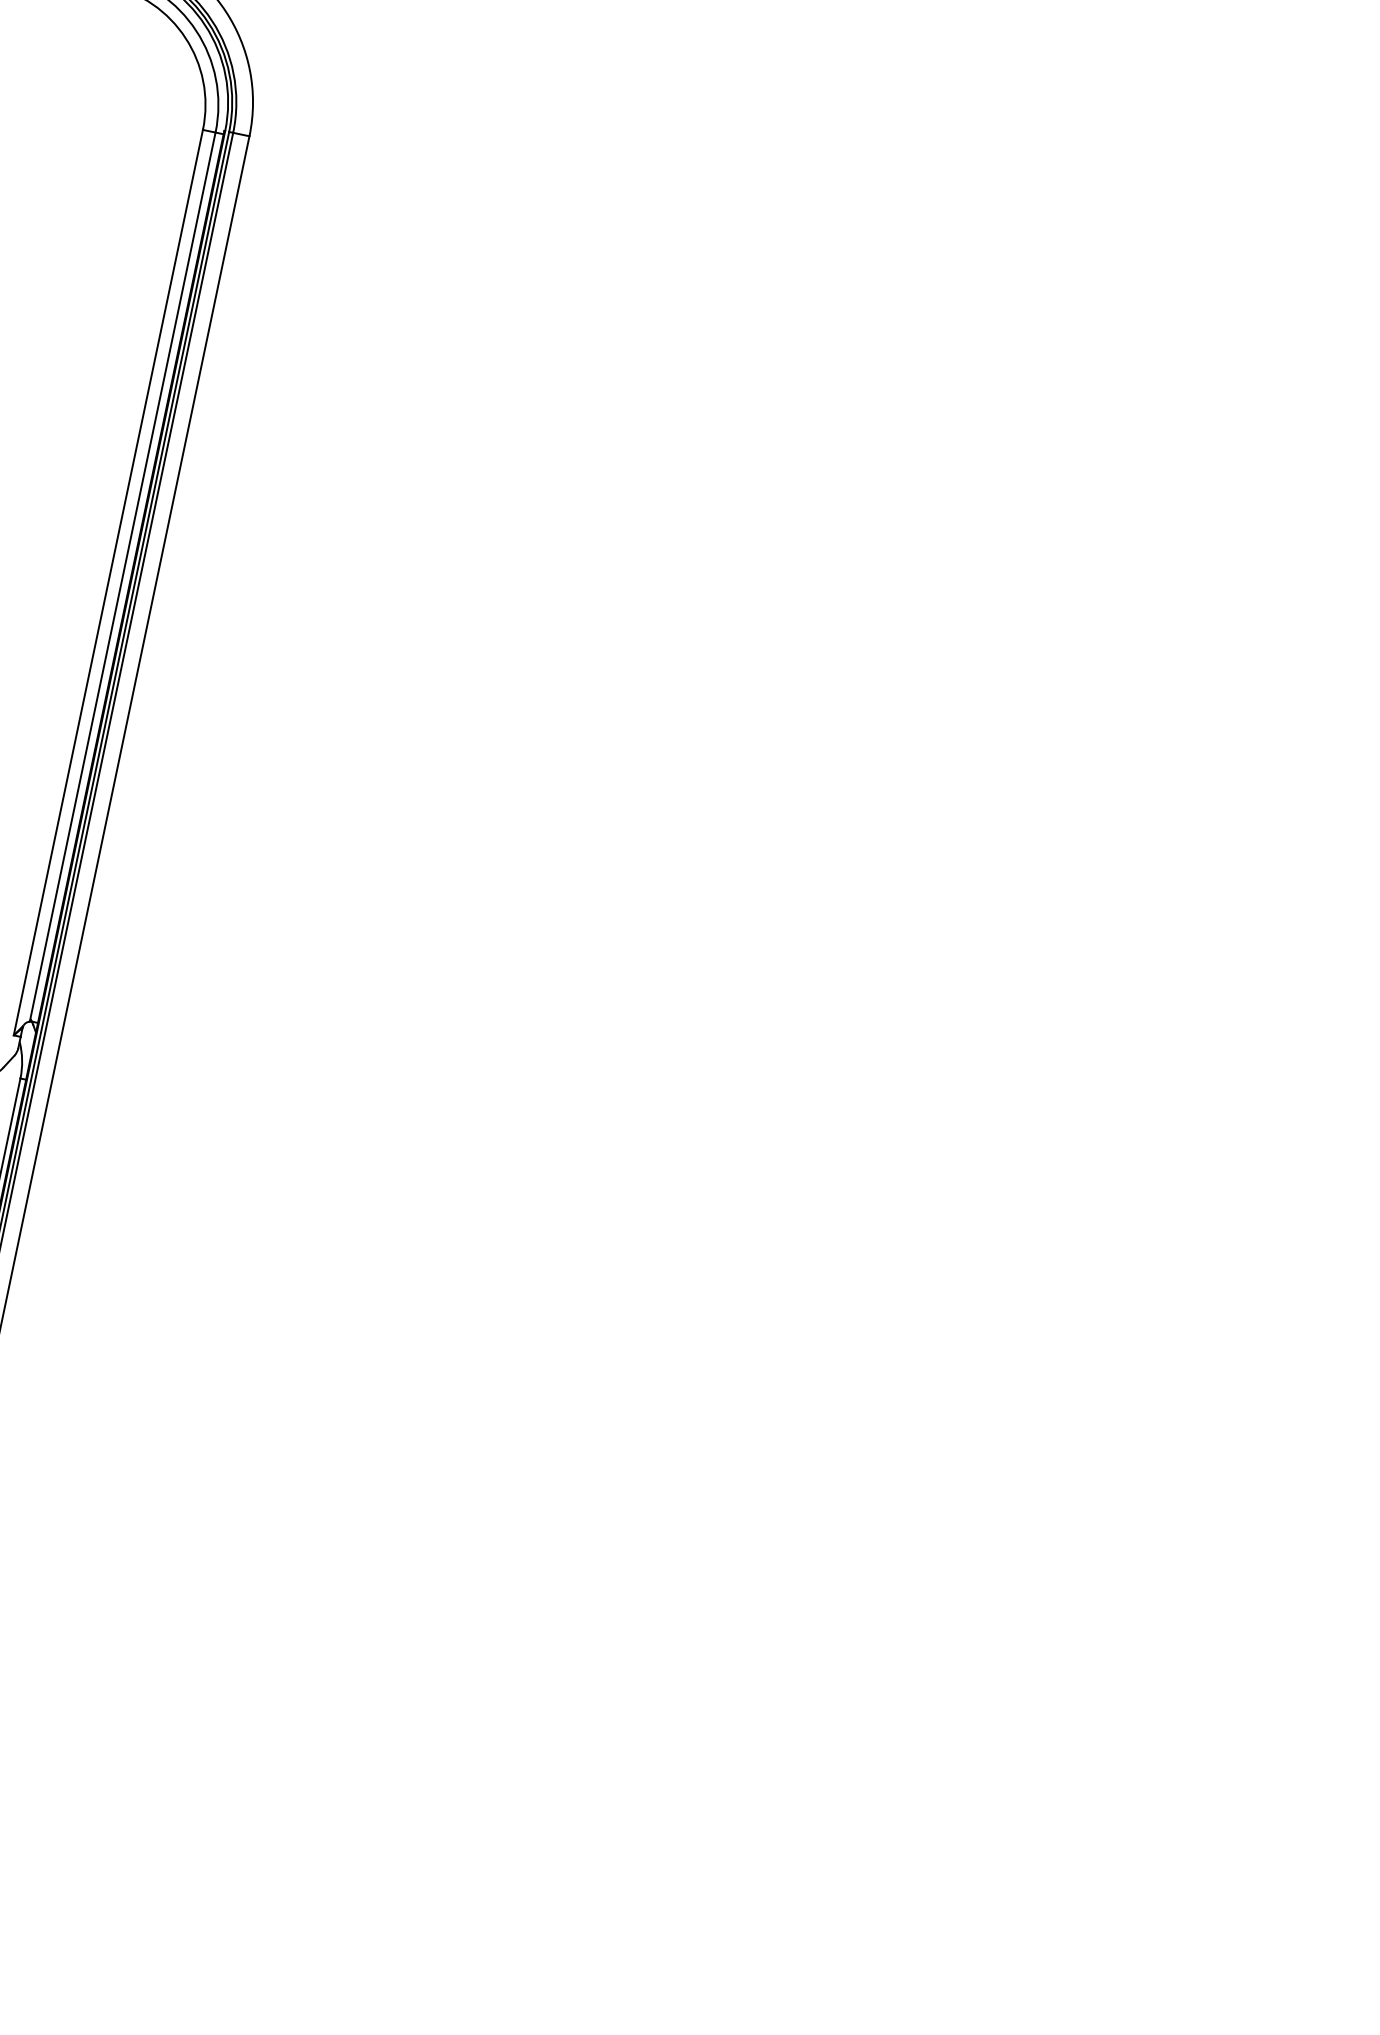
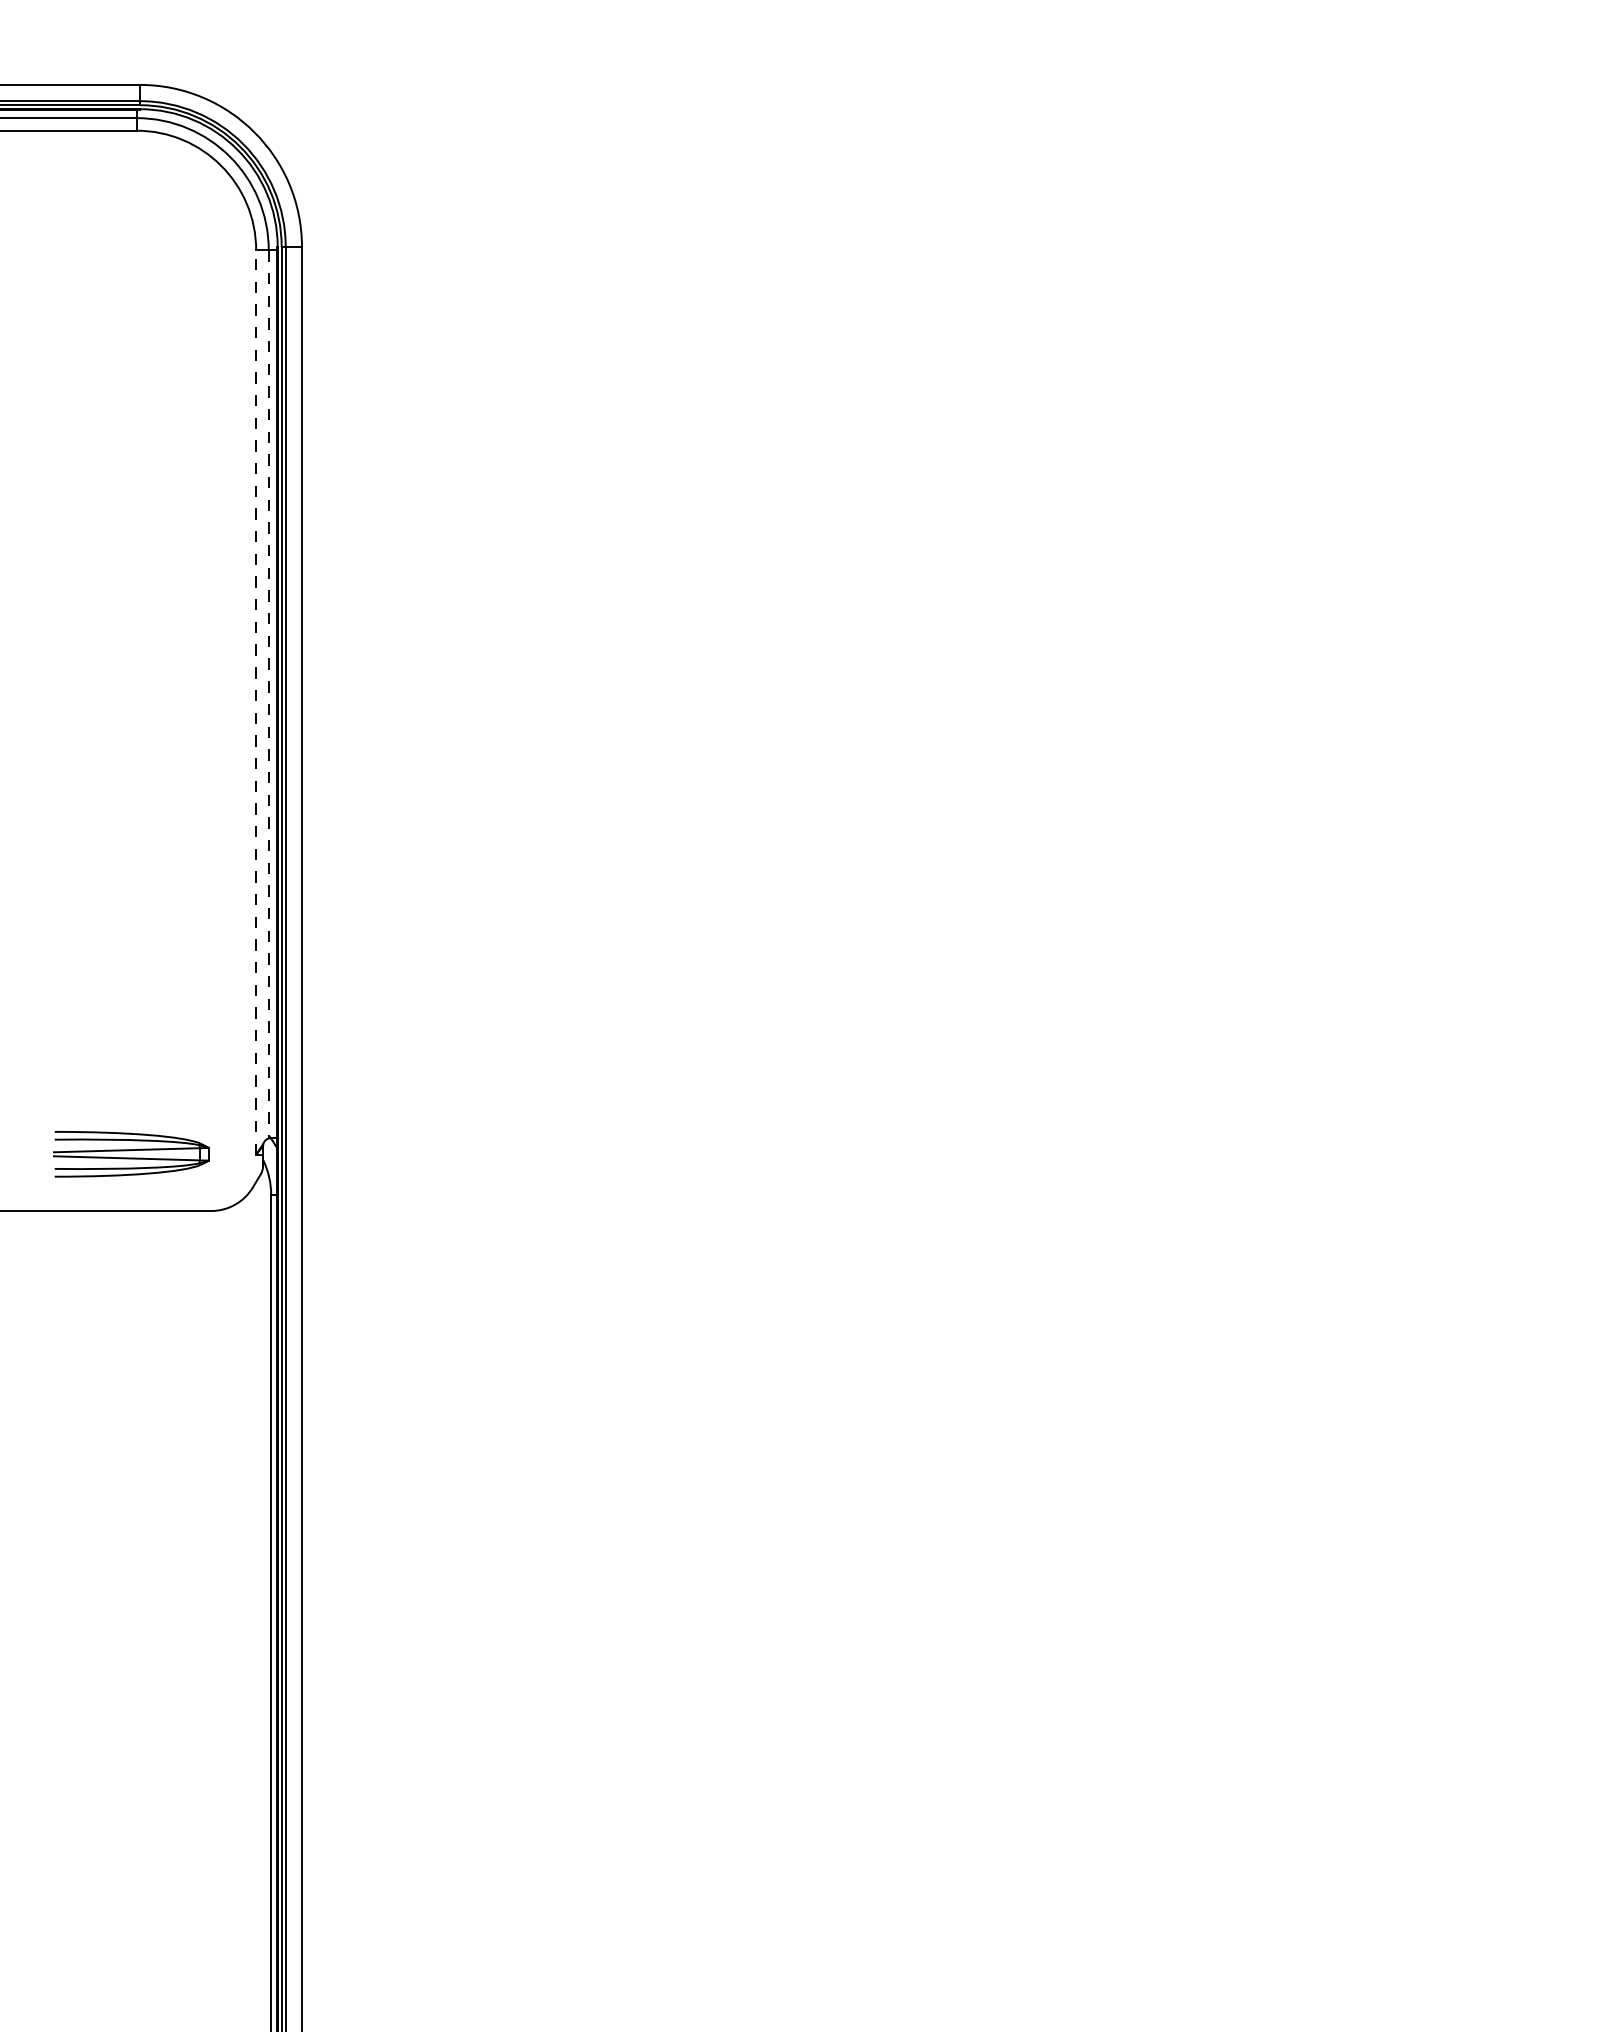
line: (122, 577) -> (268, 694), solid -> dashed
line: (108, 582) -> (256, 702), solid -> dashed

